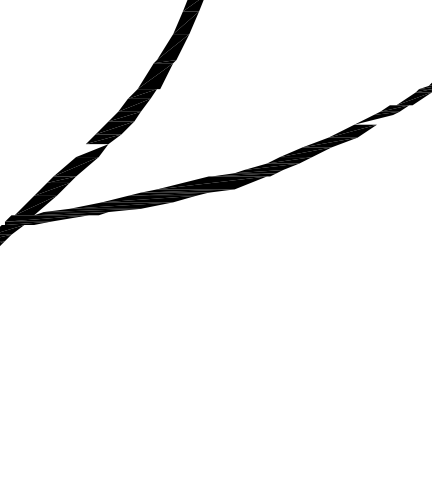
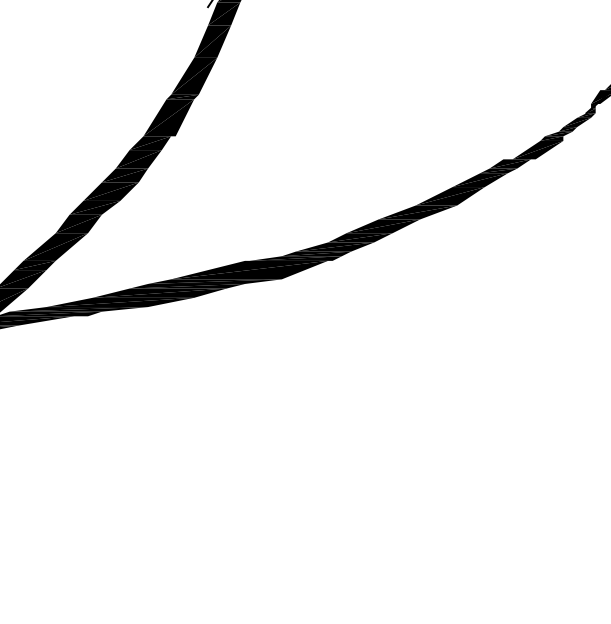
fill: (373, 119) -> (479, 179), added
fill: (92, 150) -> (79, 223), added

